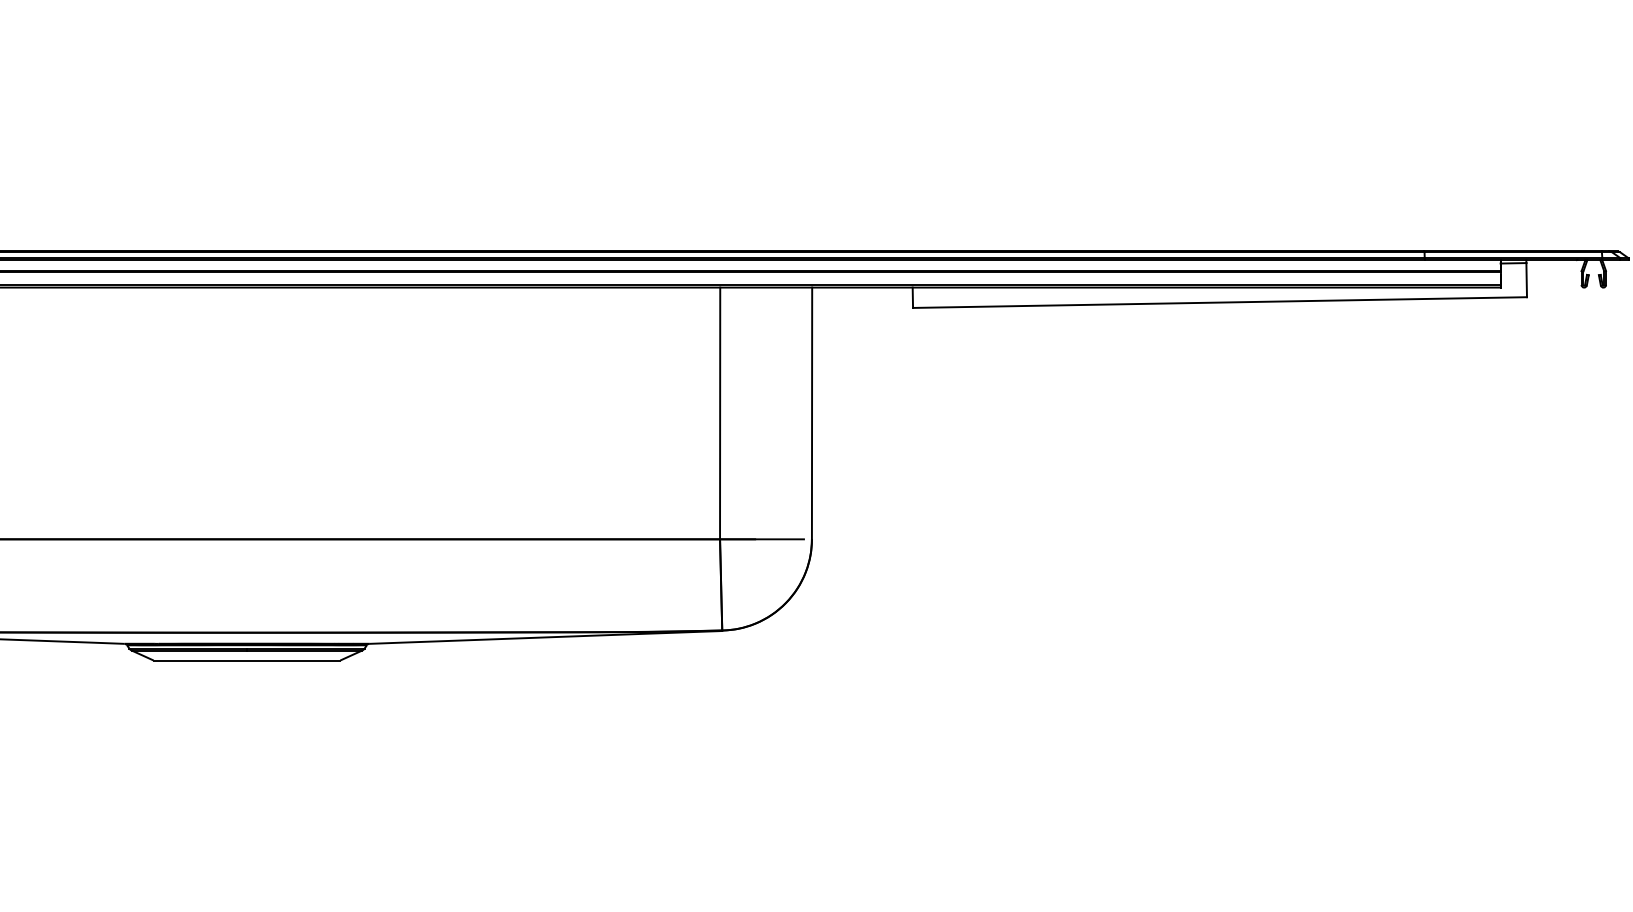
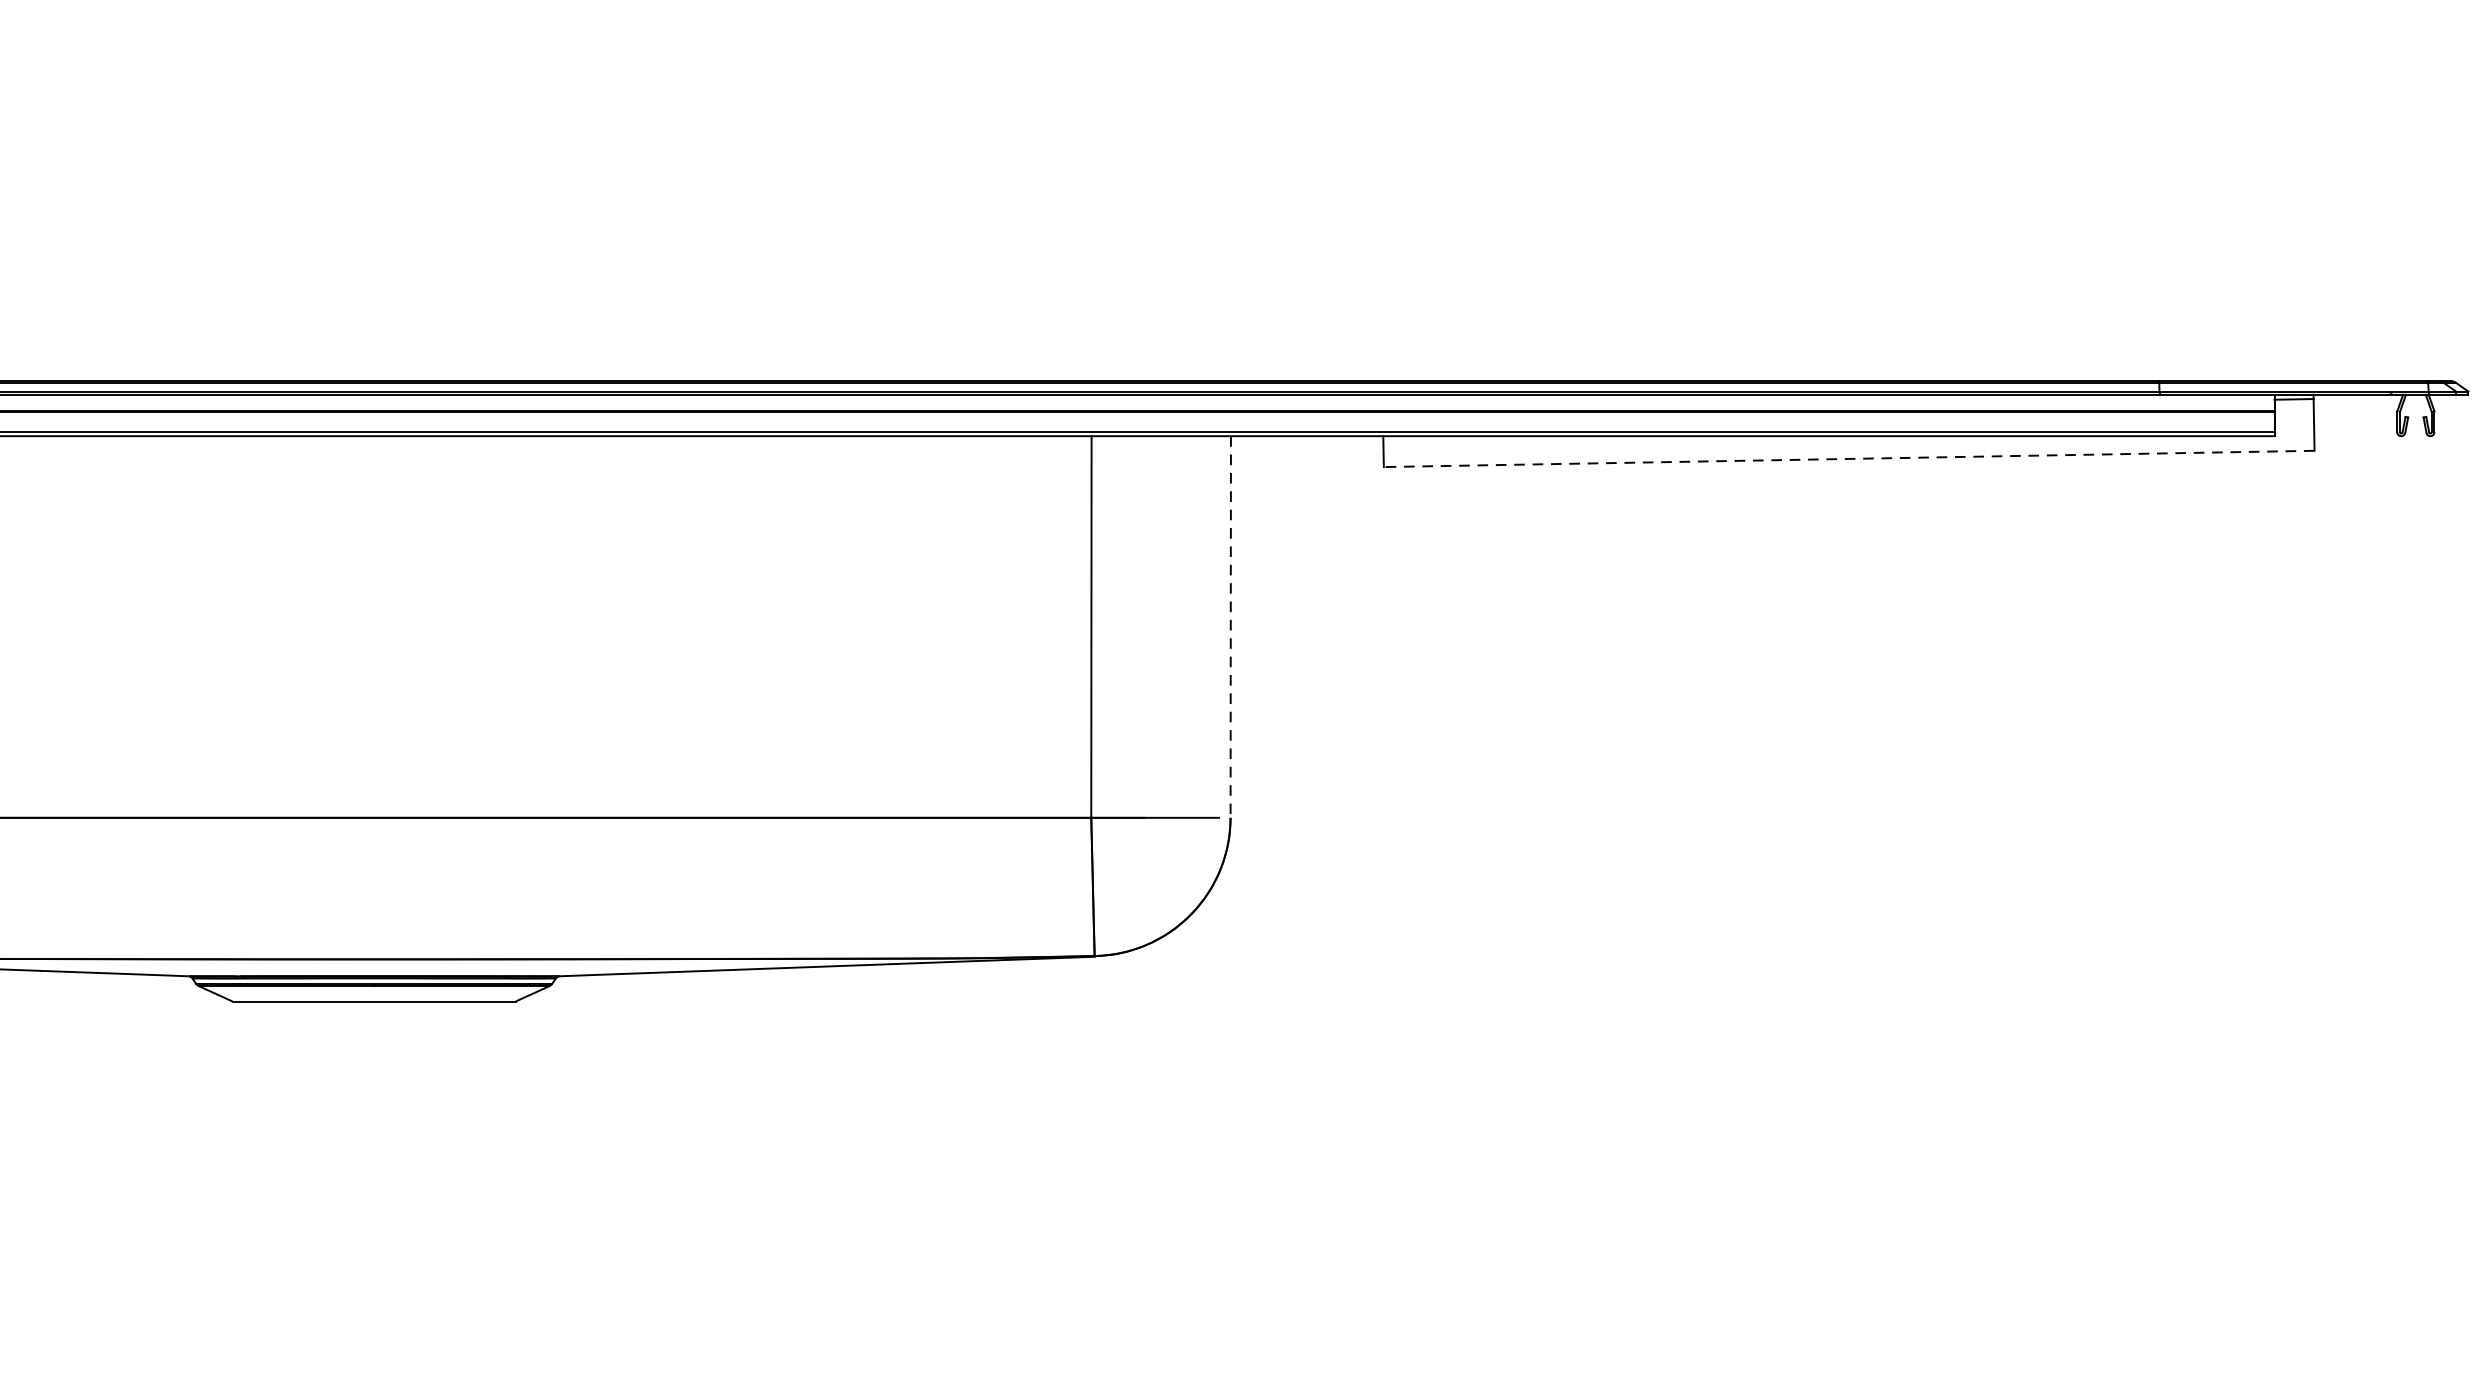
line: (1219, 302) -> (1848, 458), solid -> dashed
line: (812, 413) -> (1231, 627), solid -> dashed

